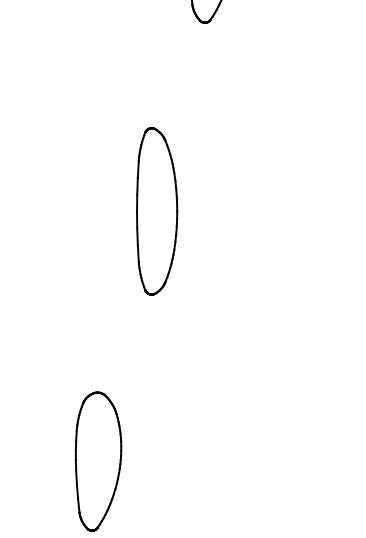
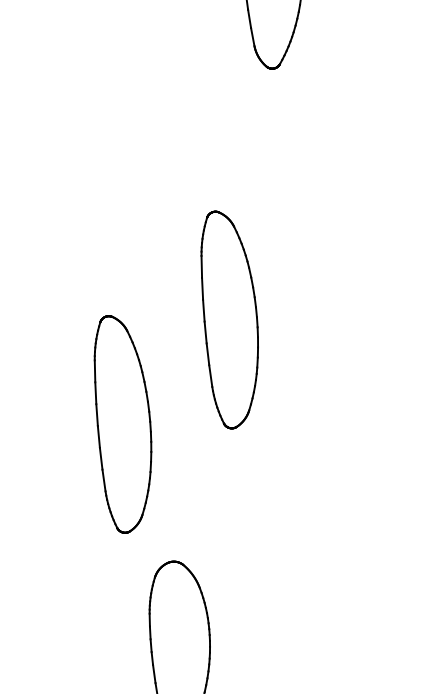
part: (69, 284) -> (124, 423), added

